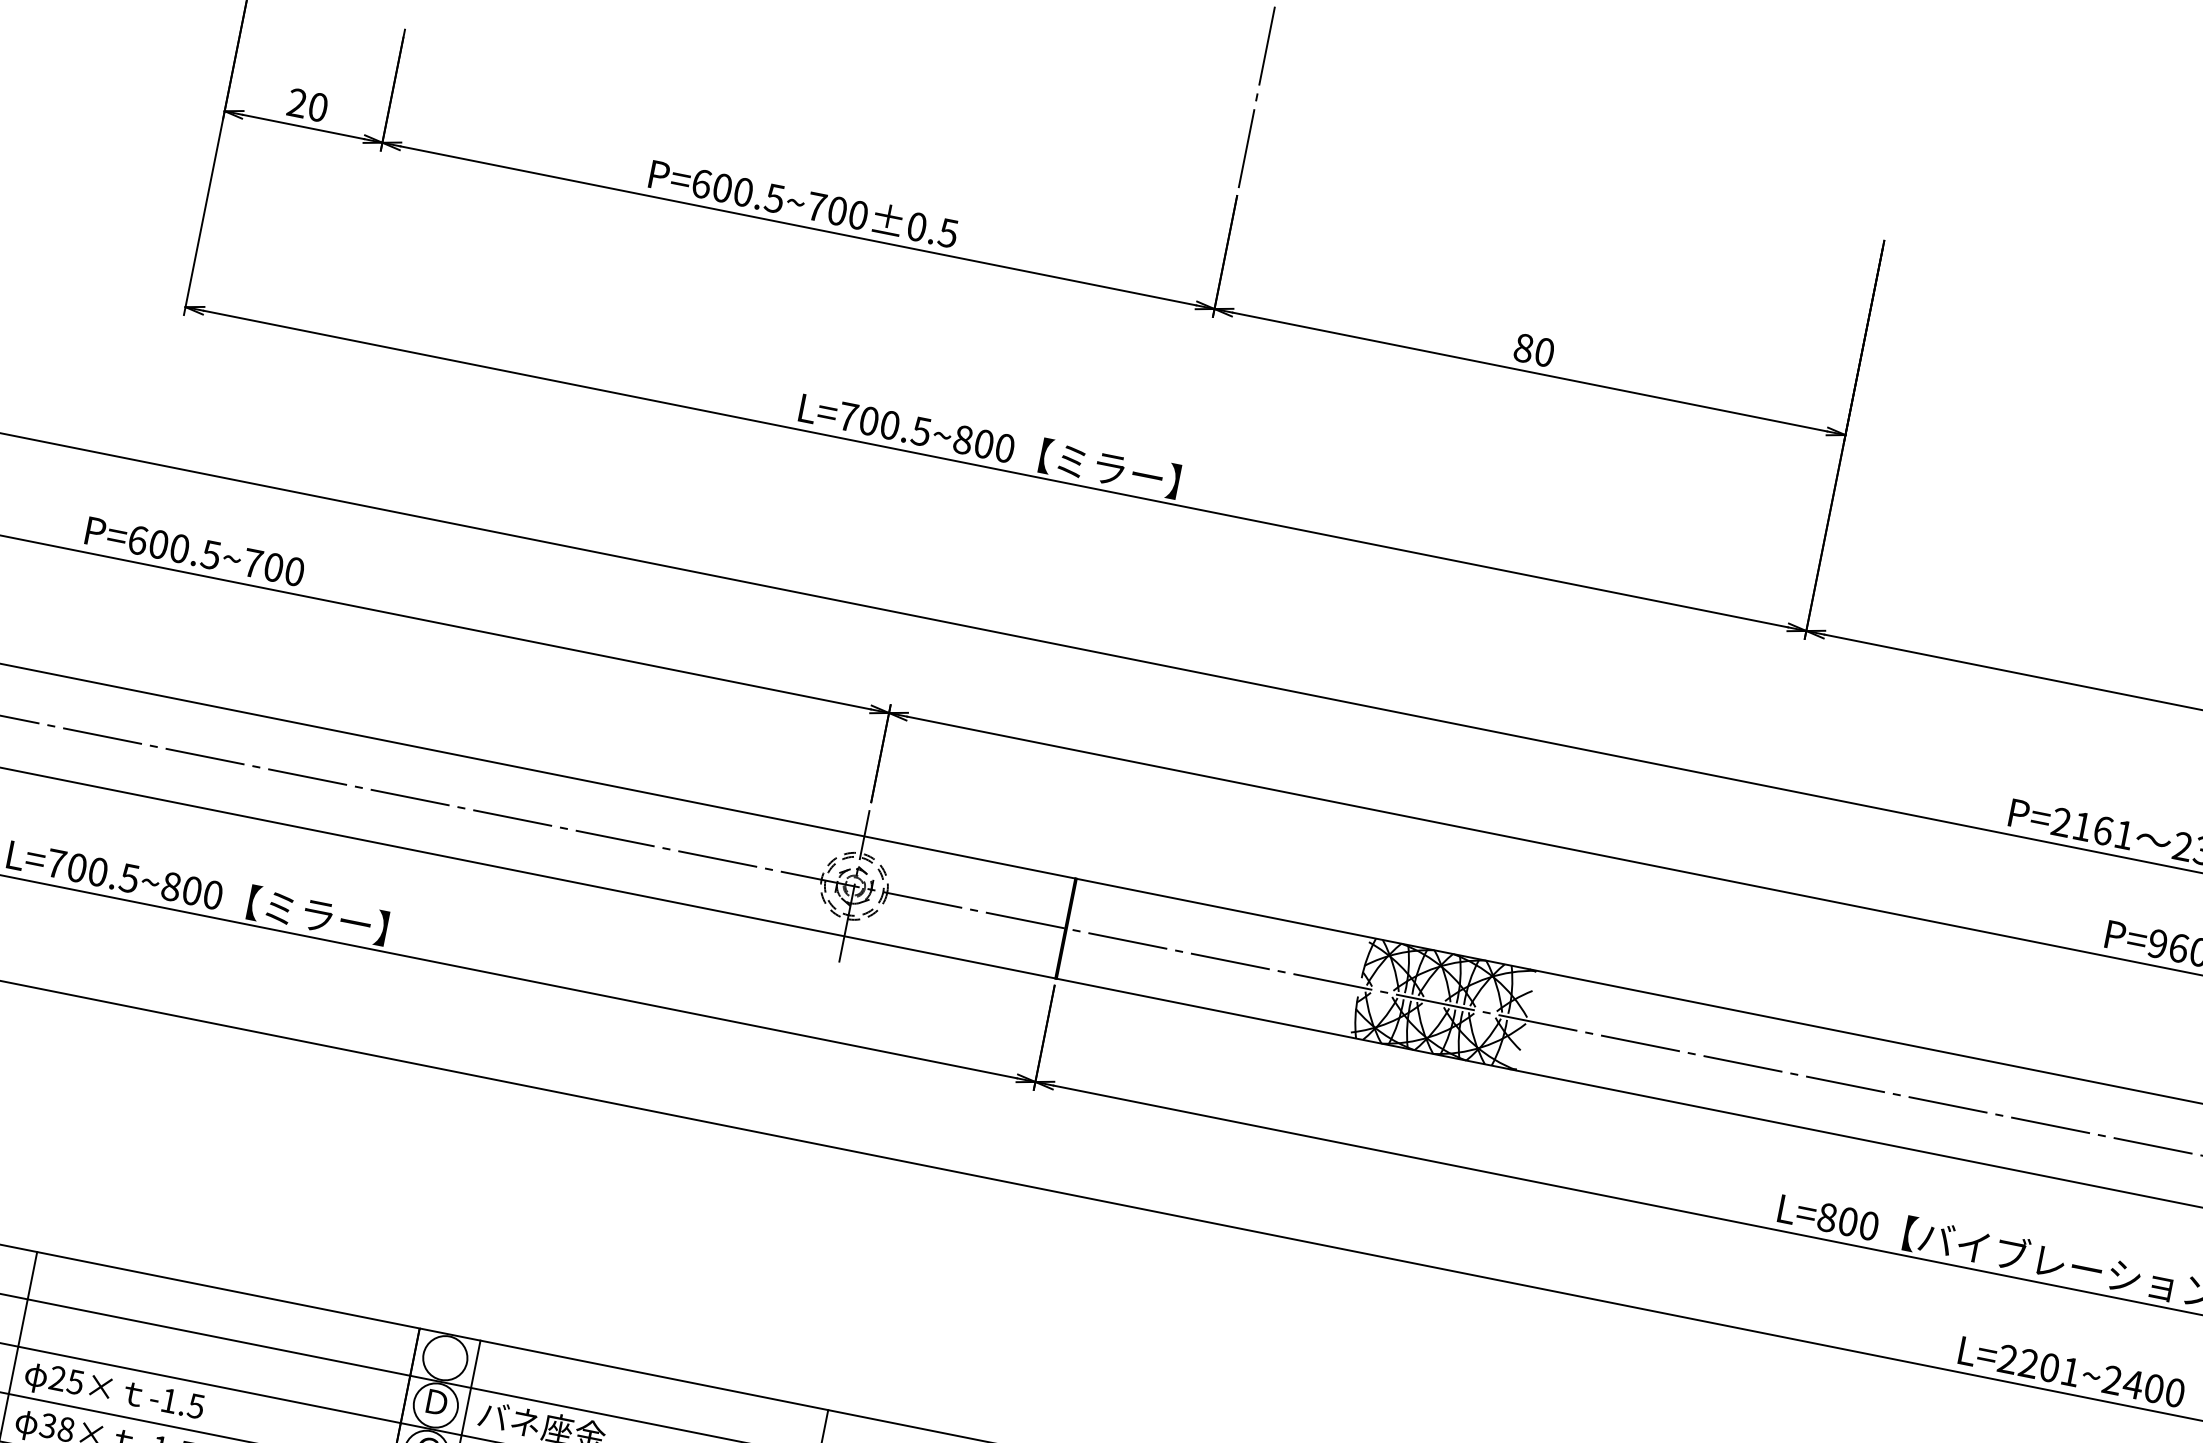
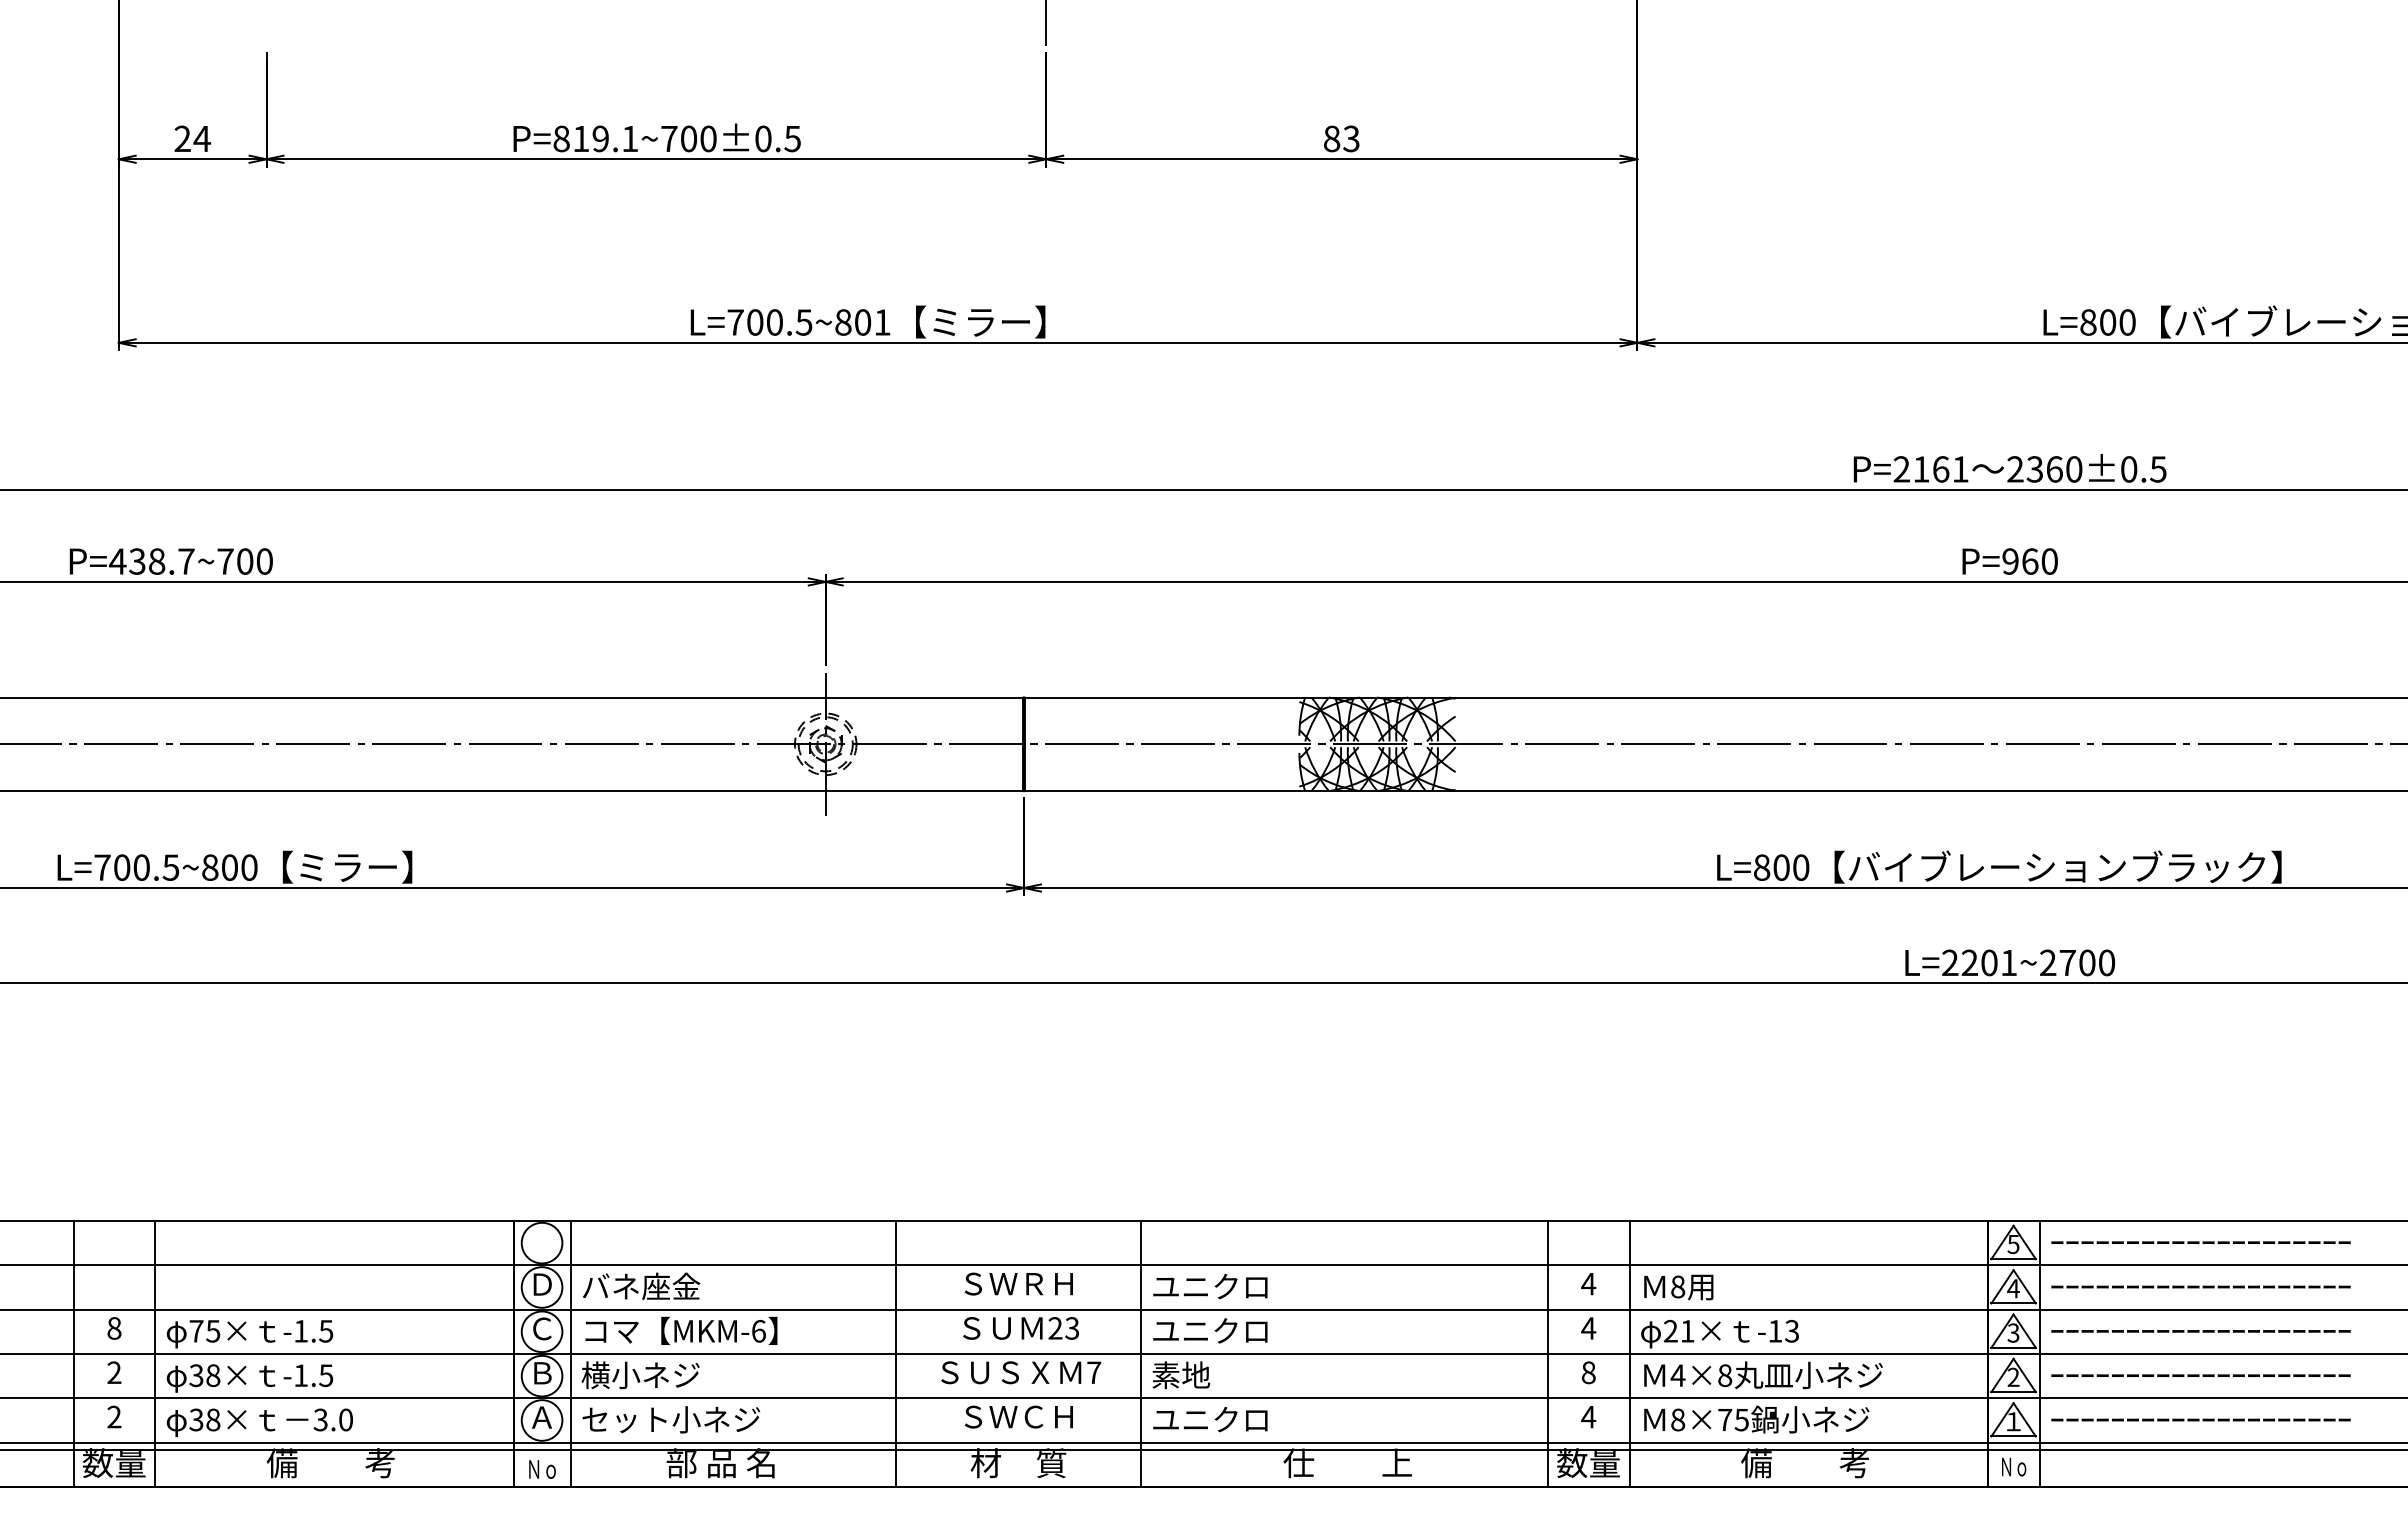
text: (318, 106) -> (202, 138), 20 -> 24
text: (737, 190) -> (595, 138), P=600.5~700±0.5 -> P=819.1~700±0.5
text: (1544, 351) -> (1351, 138), 80 -> 83
text: (1004, 448) -> (882, 322), L=700.5~800 -> L=700.5~801
text: (173, 547) -> (151, 561), P=600.5~700 -> P=438.7~700
text: (57, 1377) -> (196, 1330), 25× -> 75×
text: (2133, 1383) -> (2067, 962), L=2201~2400 -> L=2201~2700

